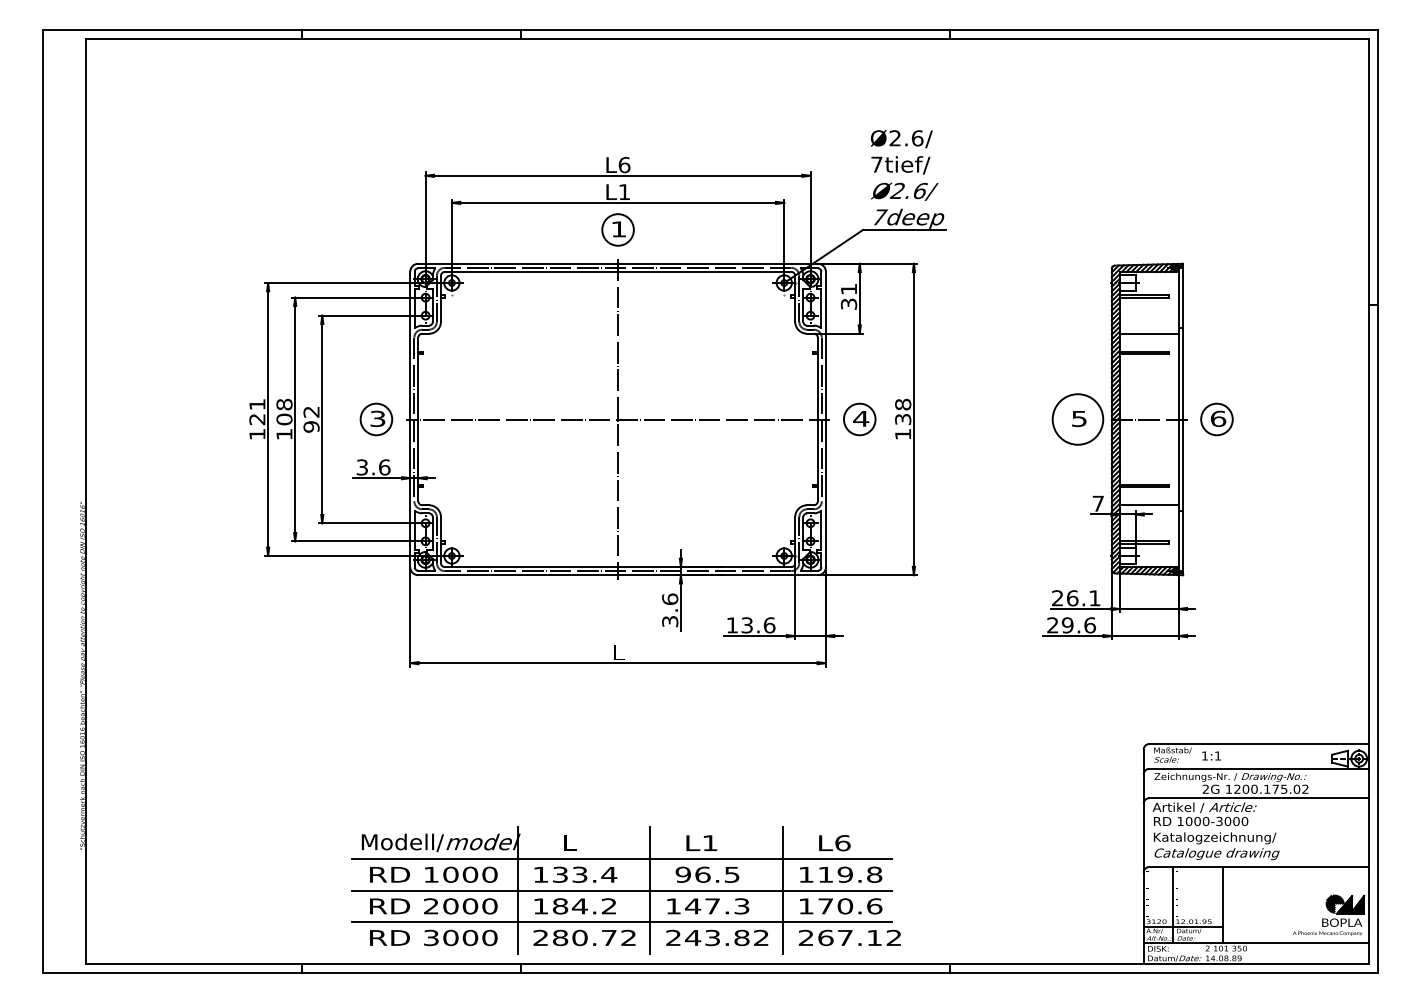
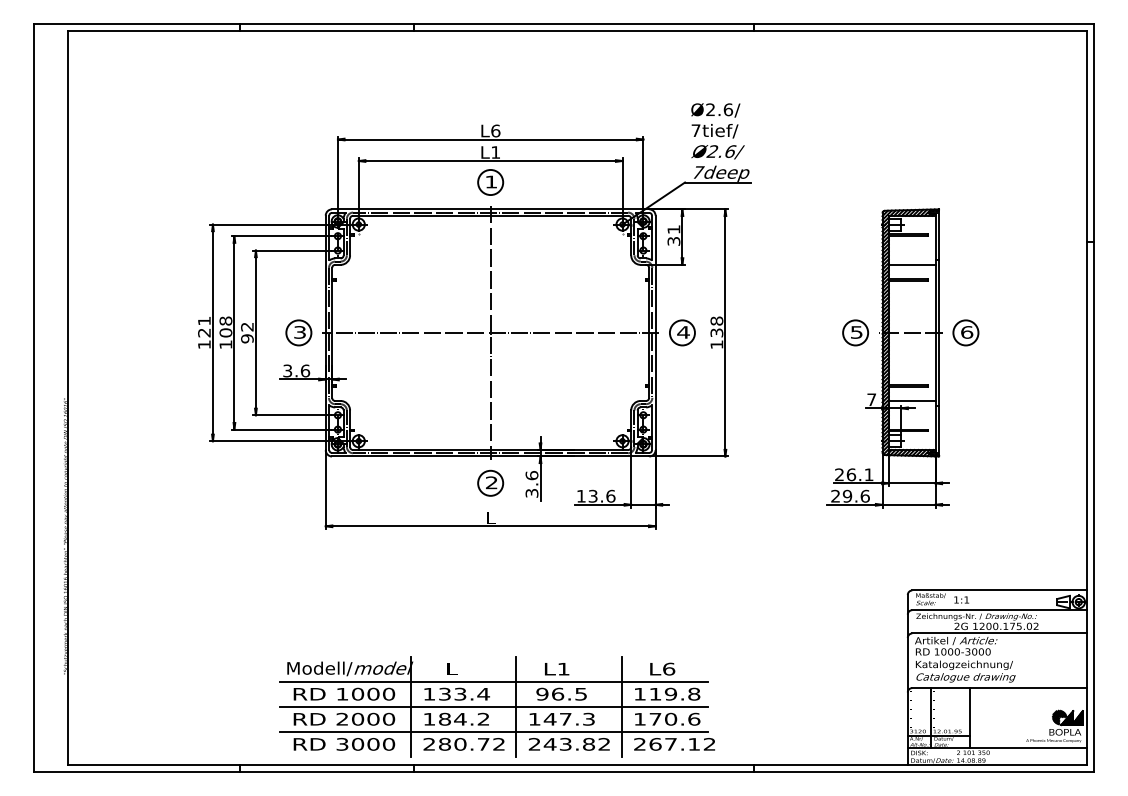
circle: (1077, 419) -> (855, 332), size x0.62
part: (617, 608) -> (490, 482), added

